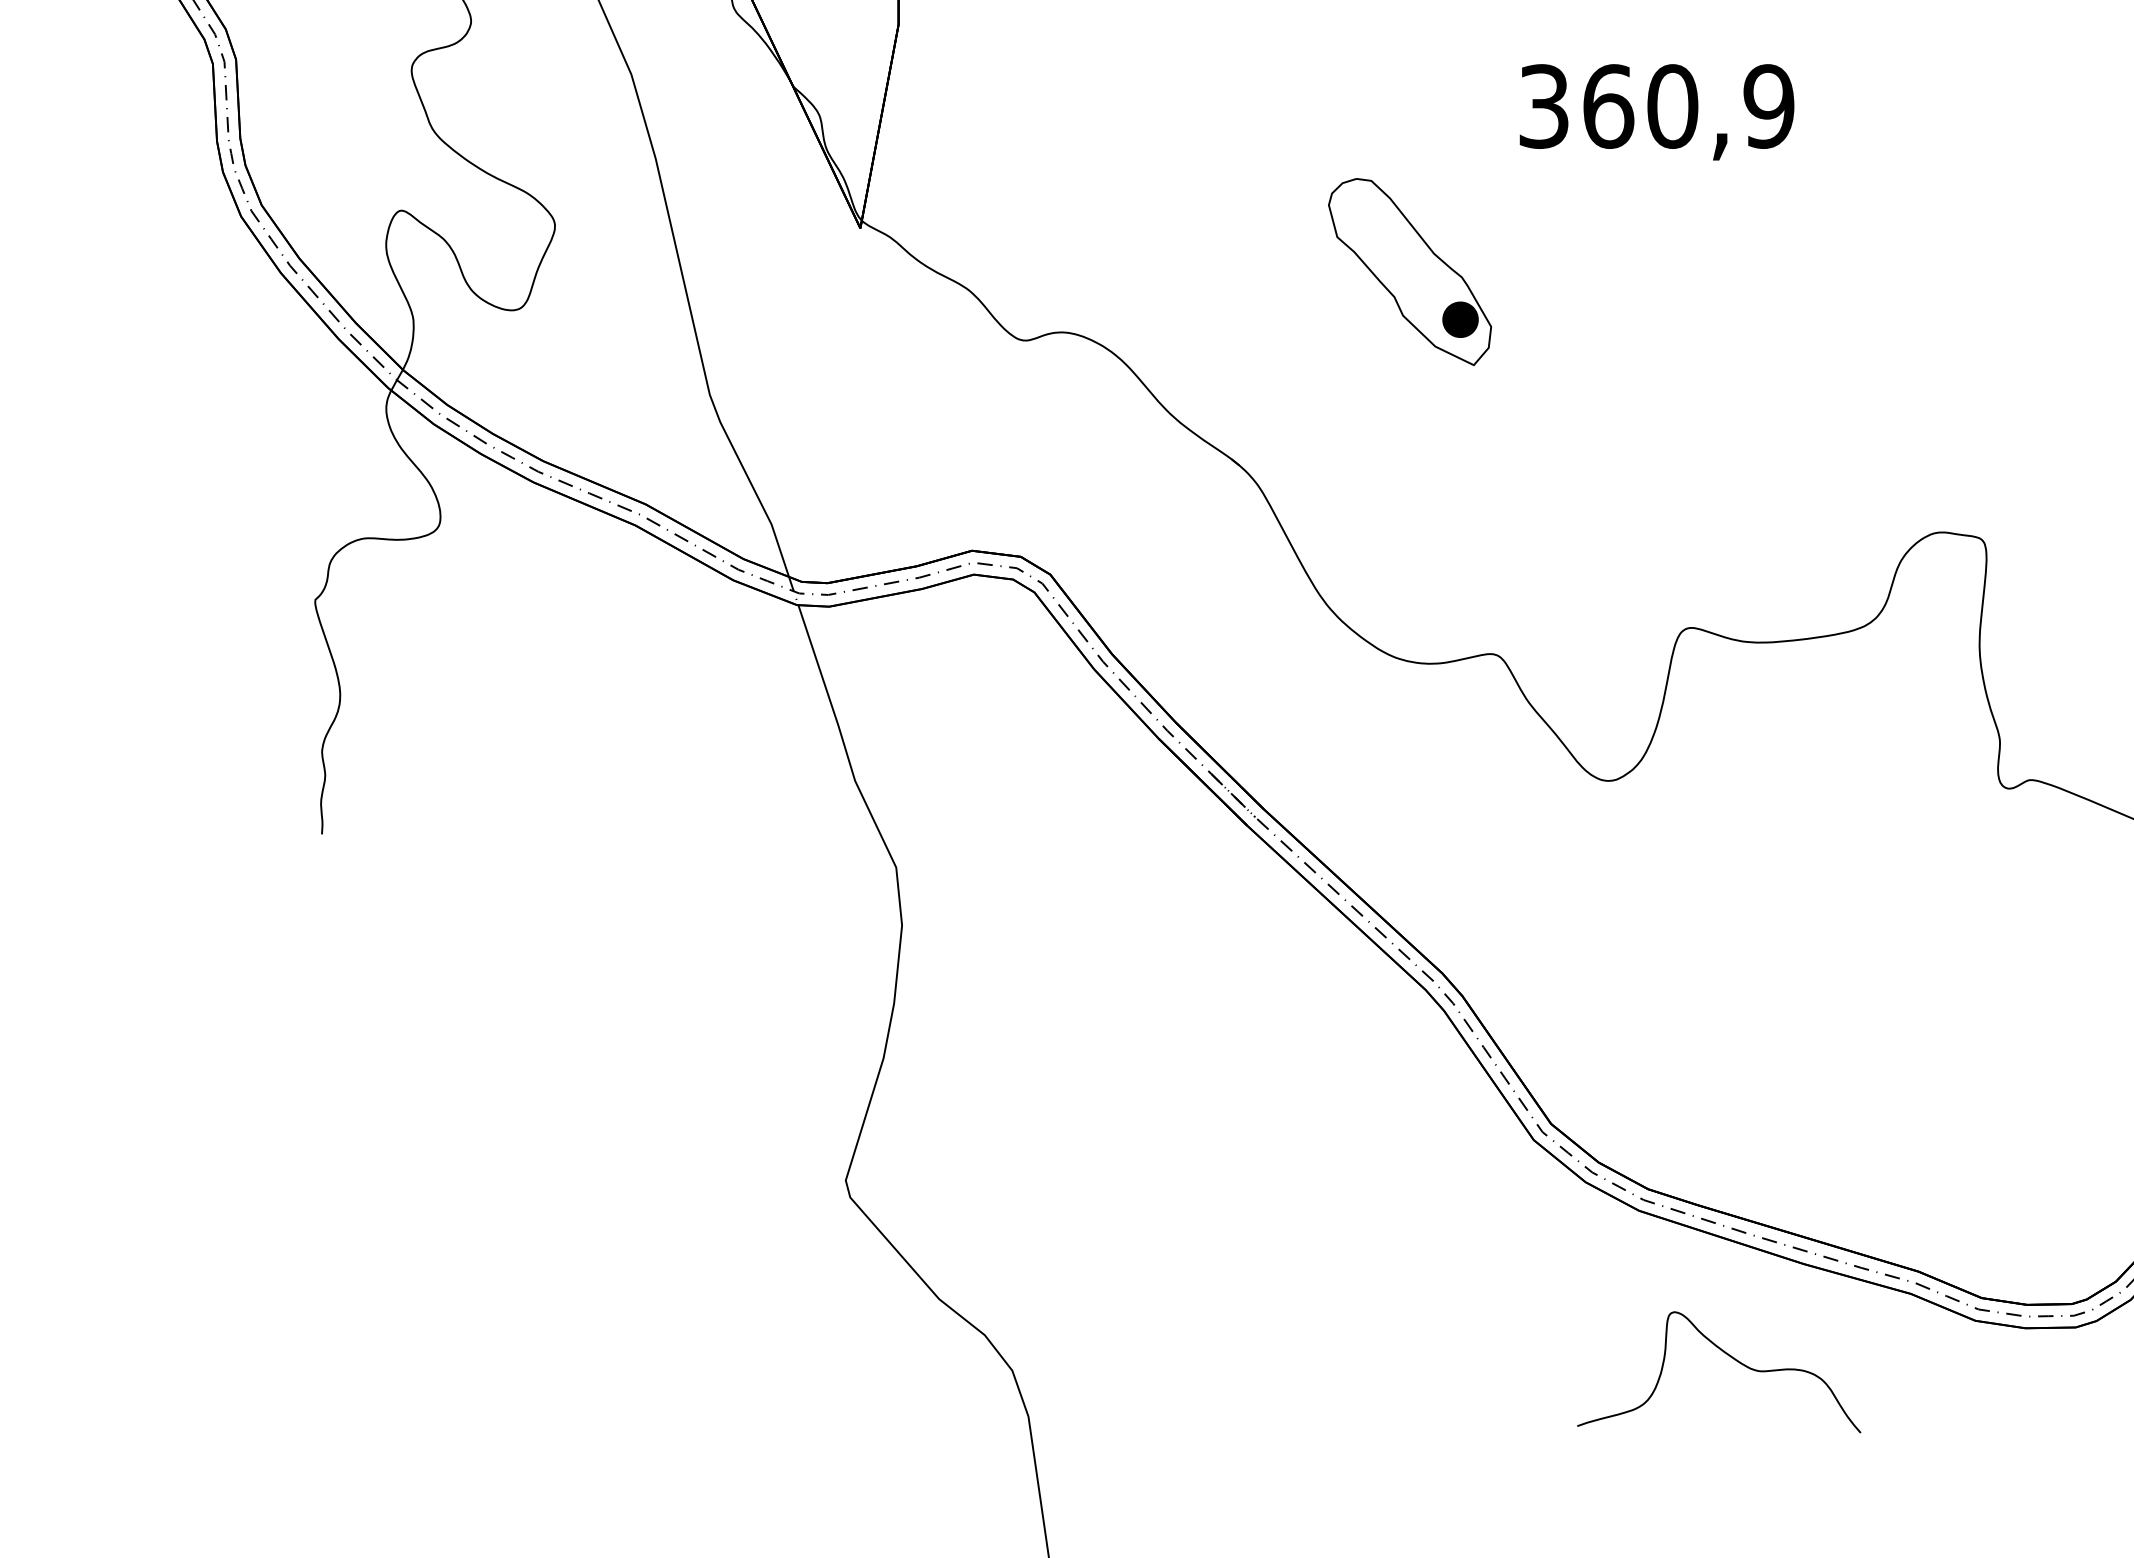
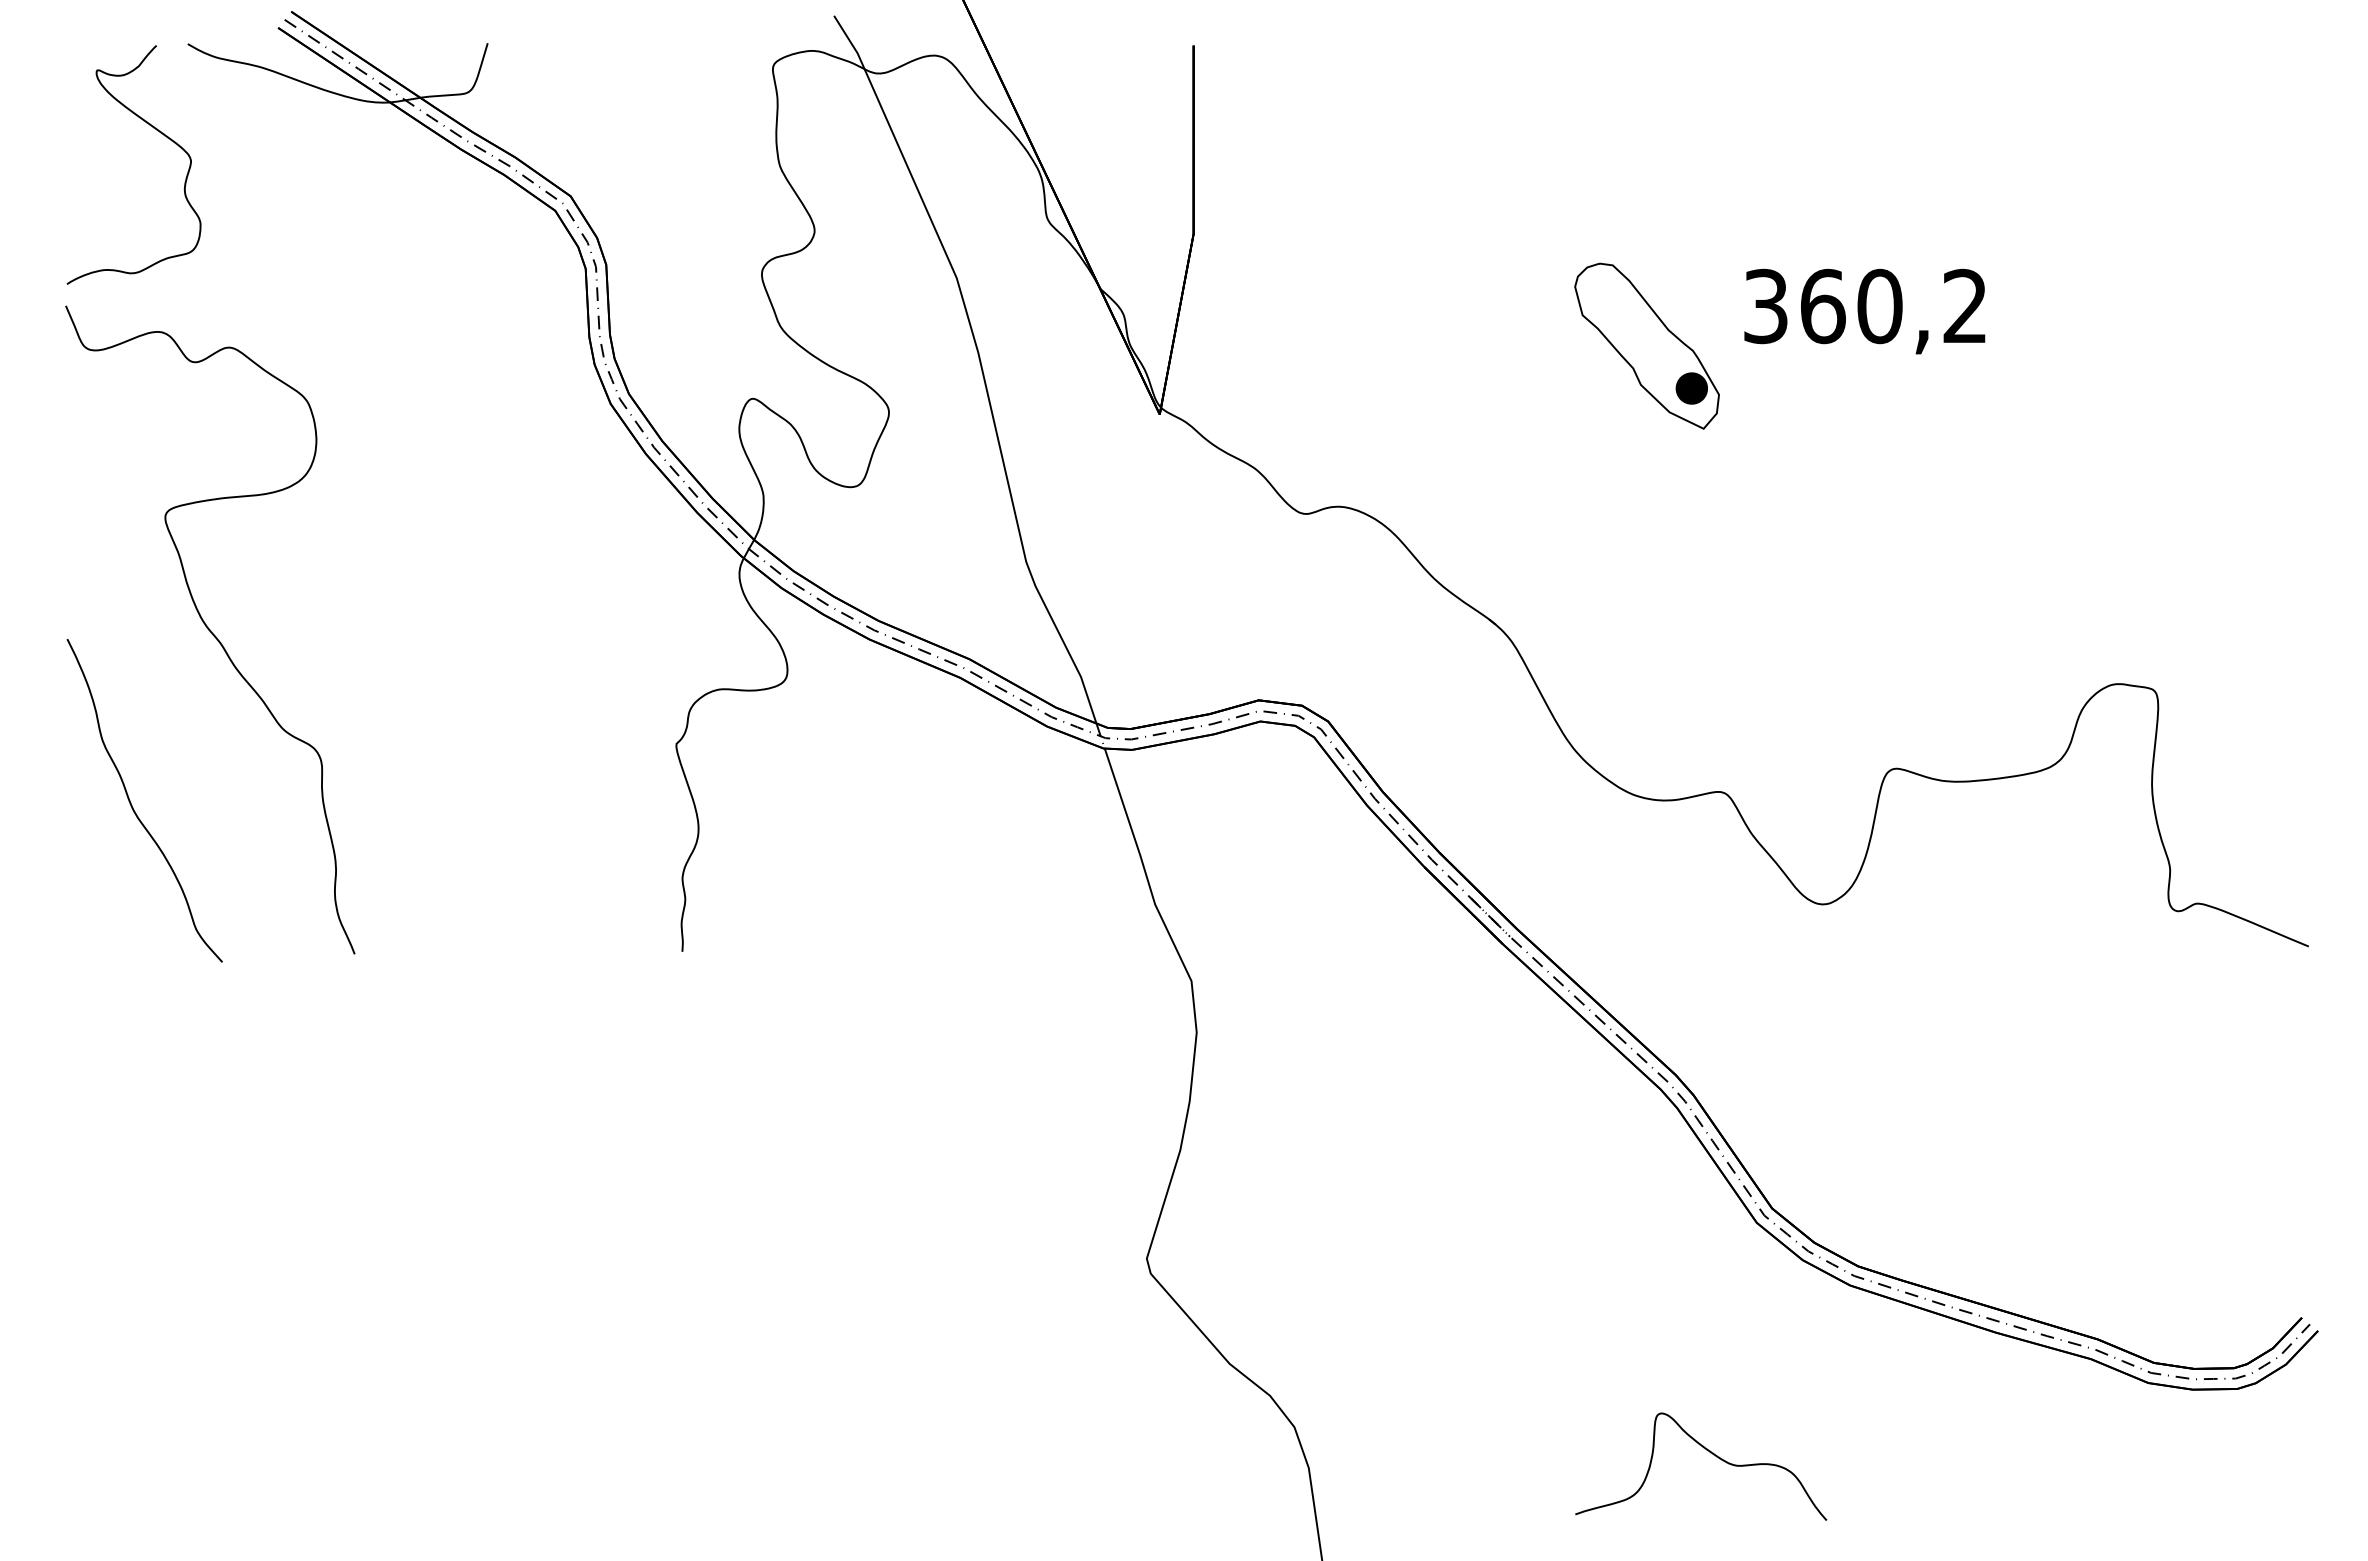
text: (1768, 106) -> (1964, 306), 360,9 -> 360,2
part: (1409, 271) -> (1646, 345), moved
curve: (1729, 1357) -> (1710, 1453), moved

